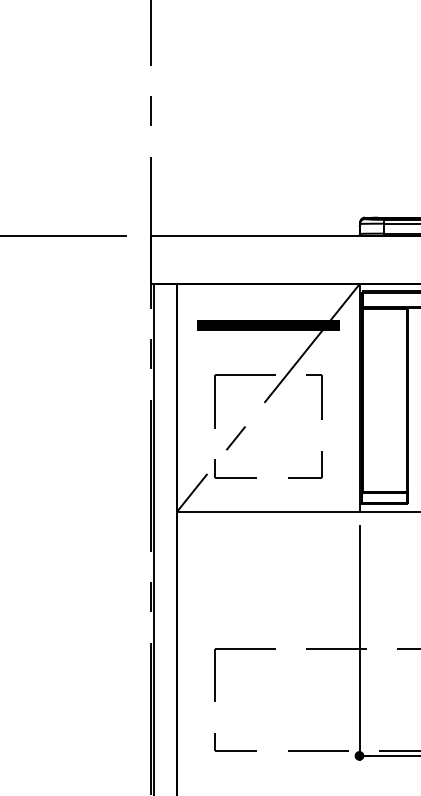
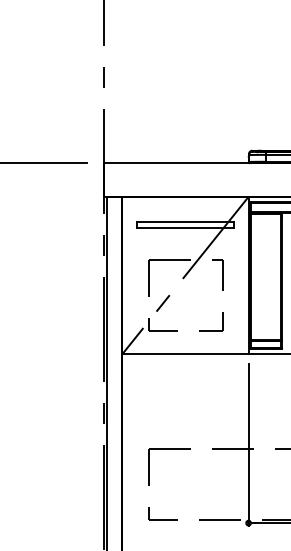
hatch: (268, 325) -> (185, 225), removed

